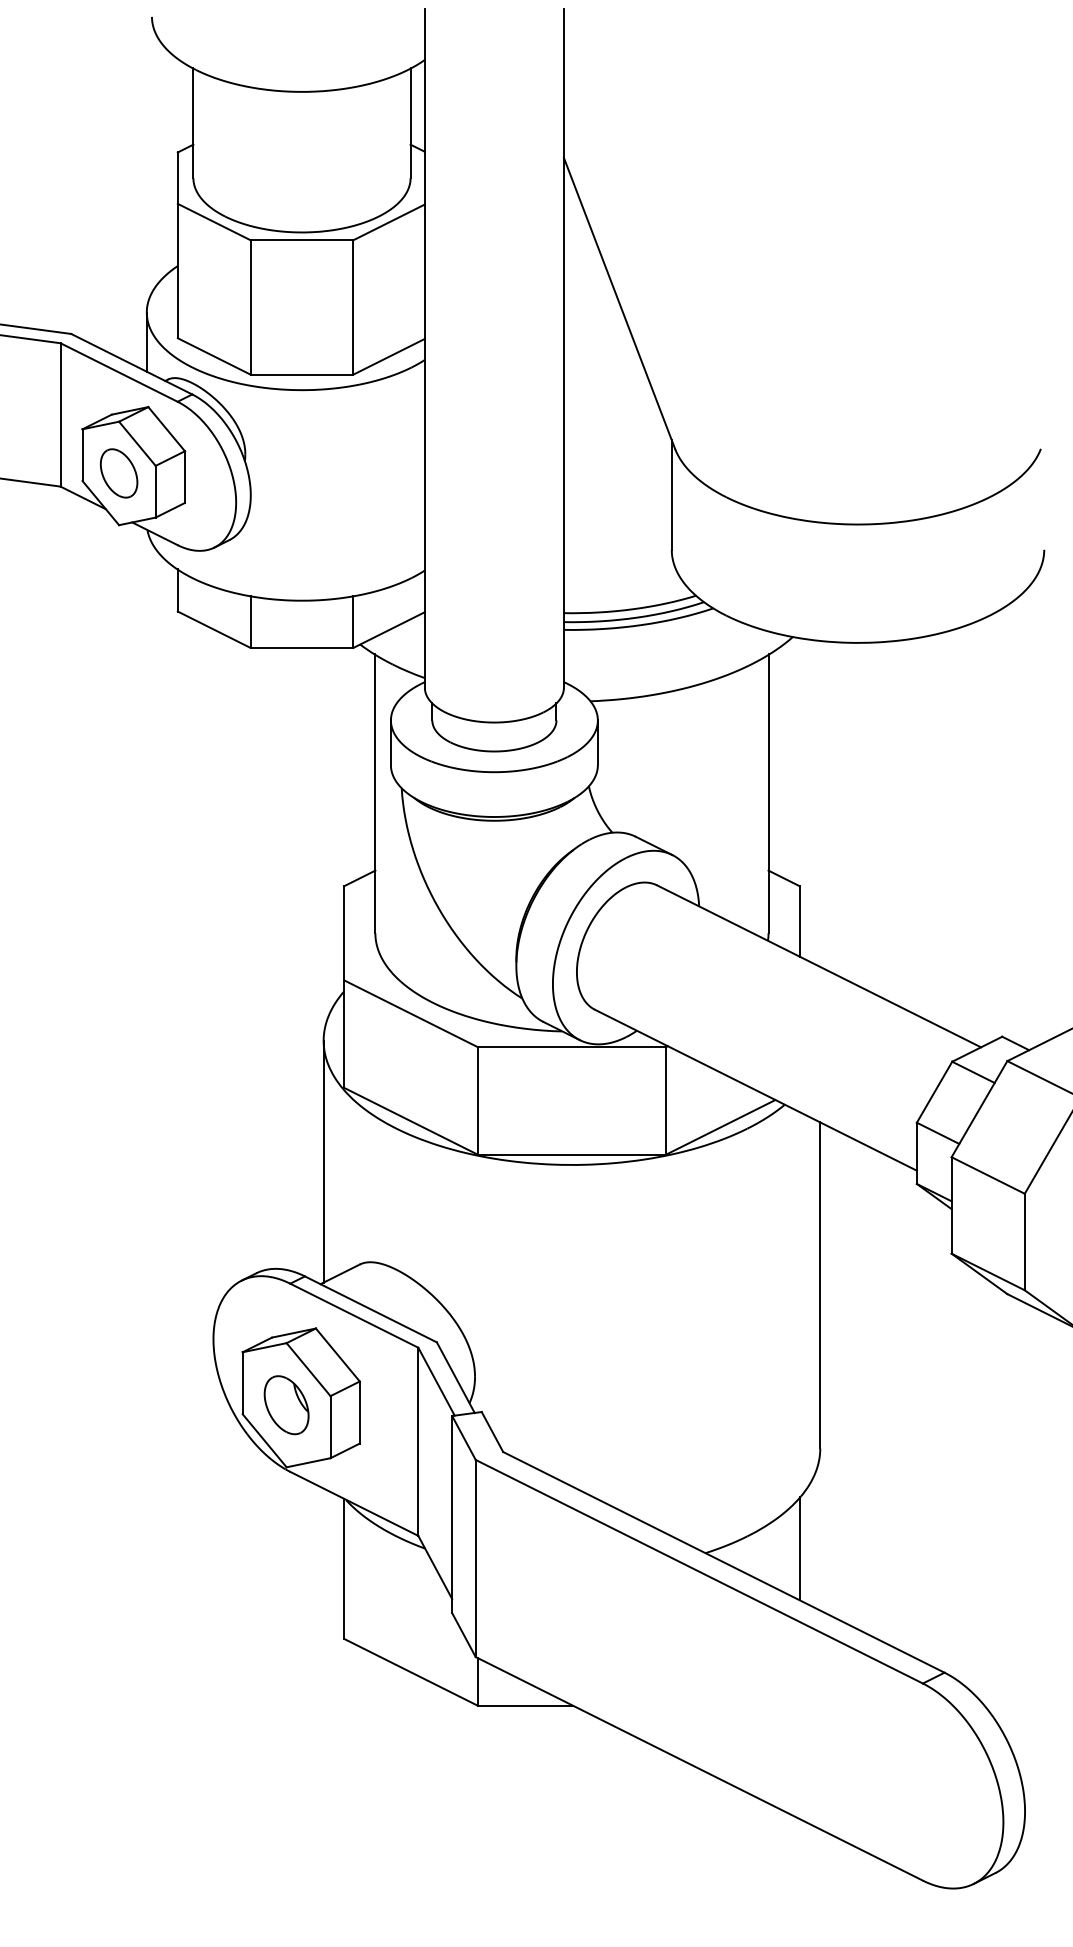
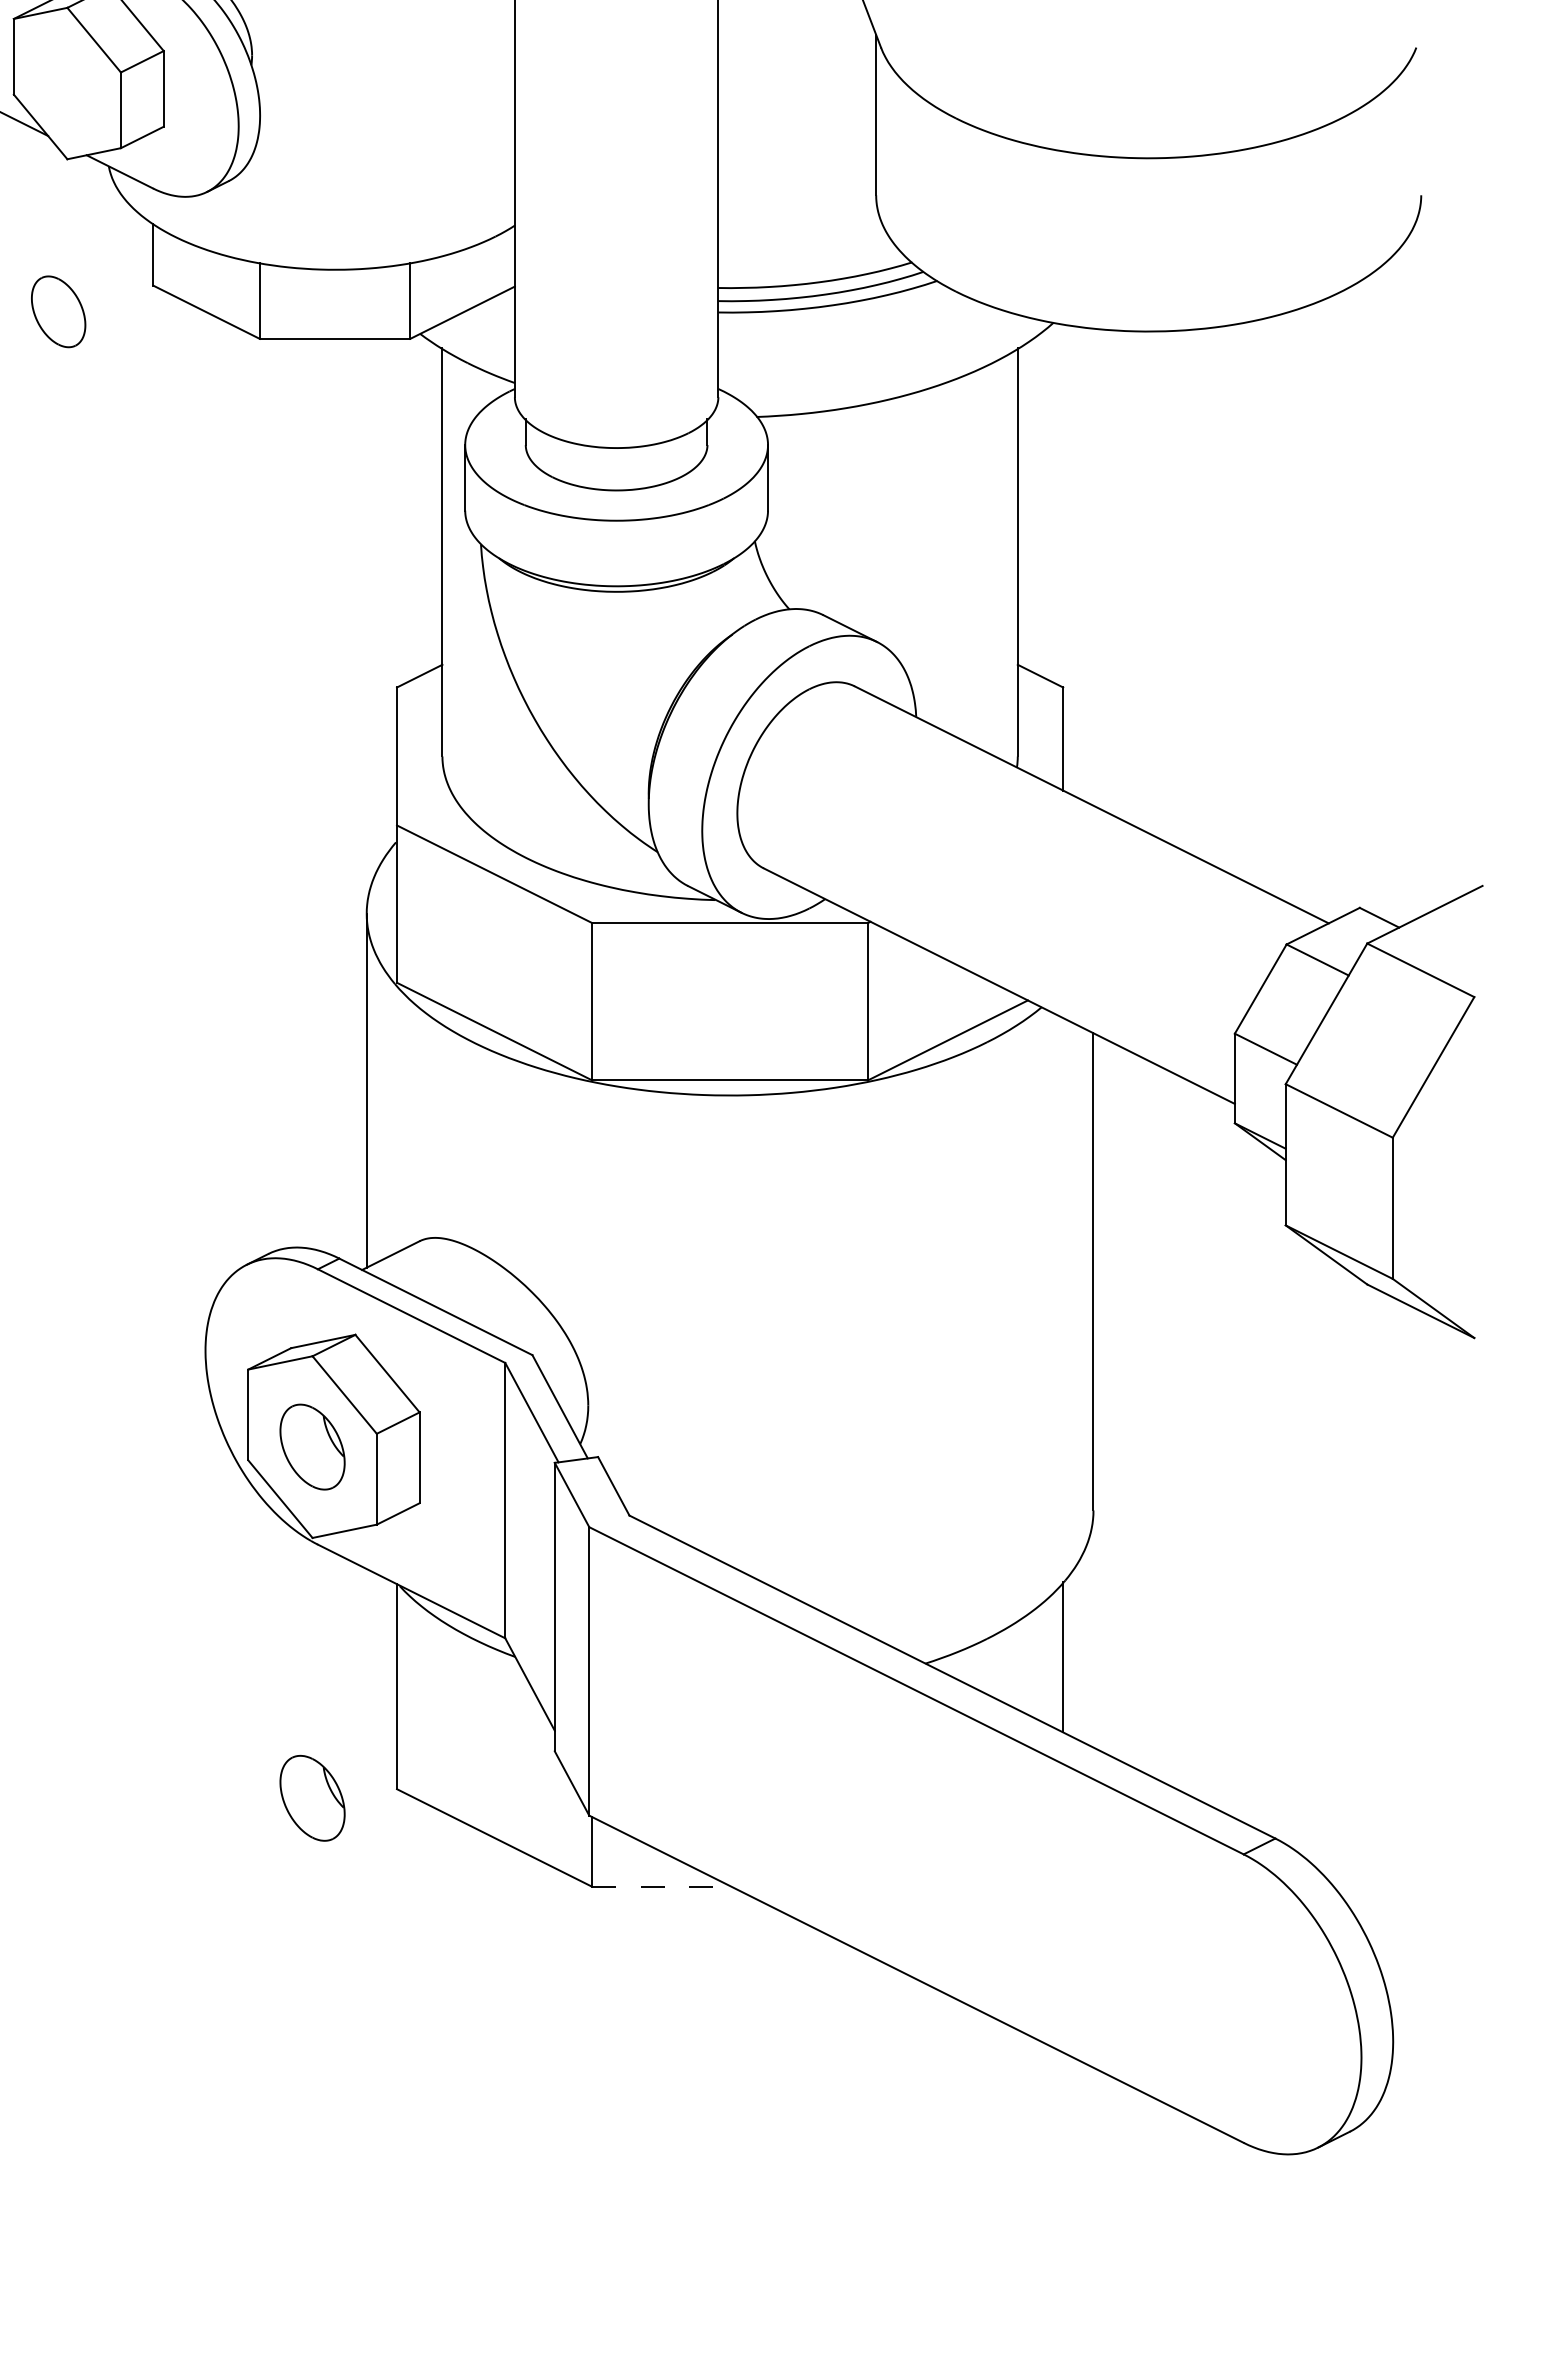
part: (118, 473) -> (57, 311), moved
part: (286, 1645) -> (312, 1798), added
line: (525, 1705) -> (662, 1886), solid -> dashed

